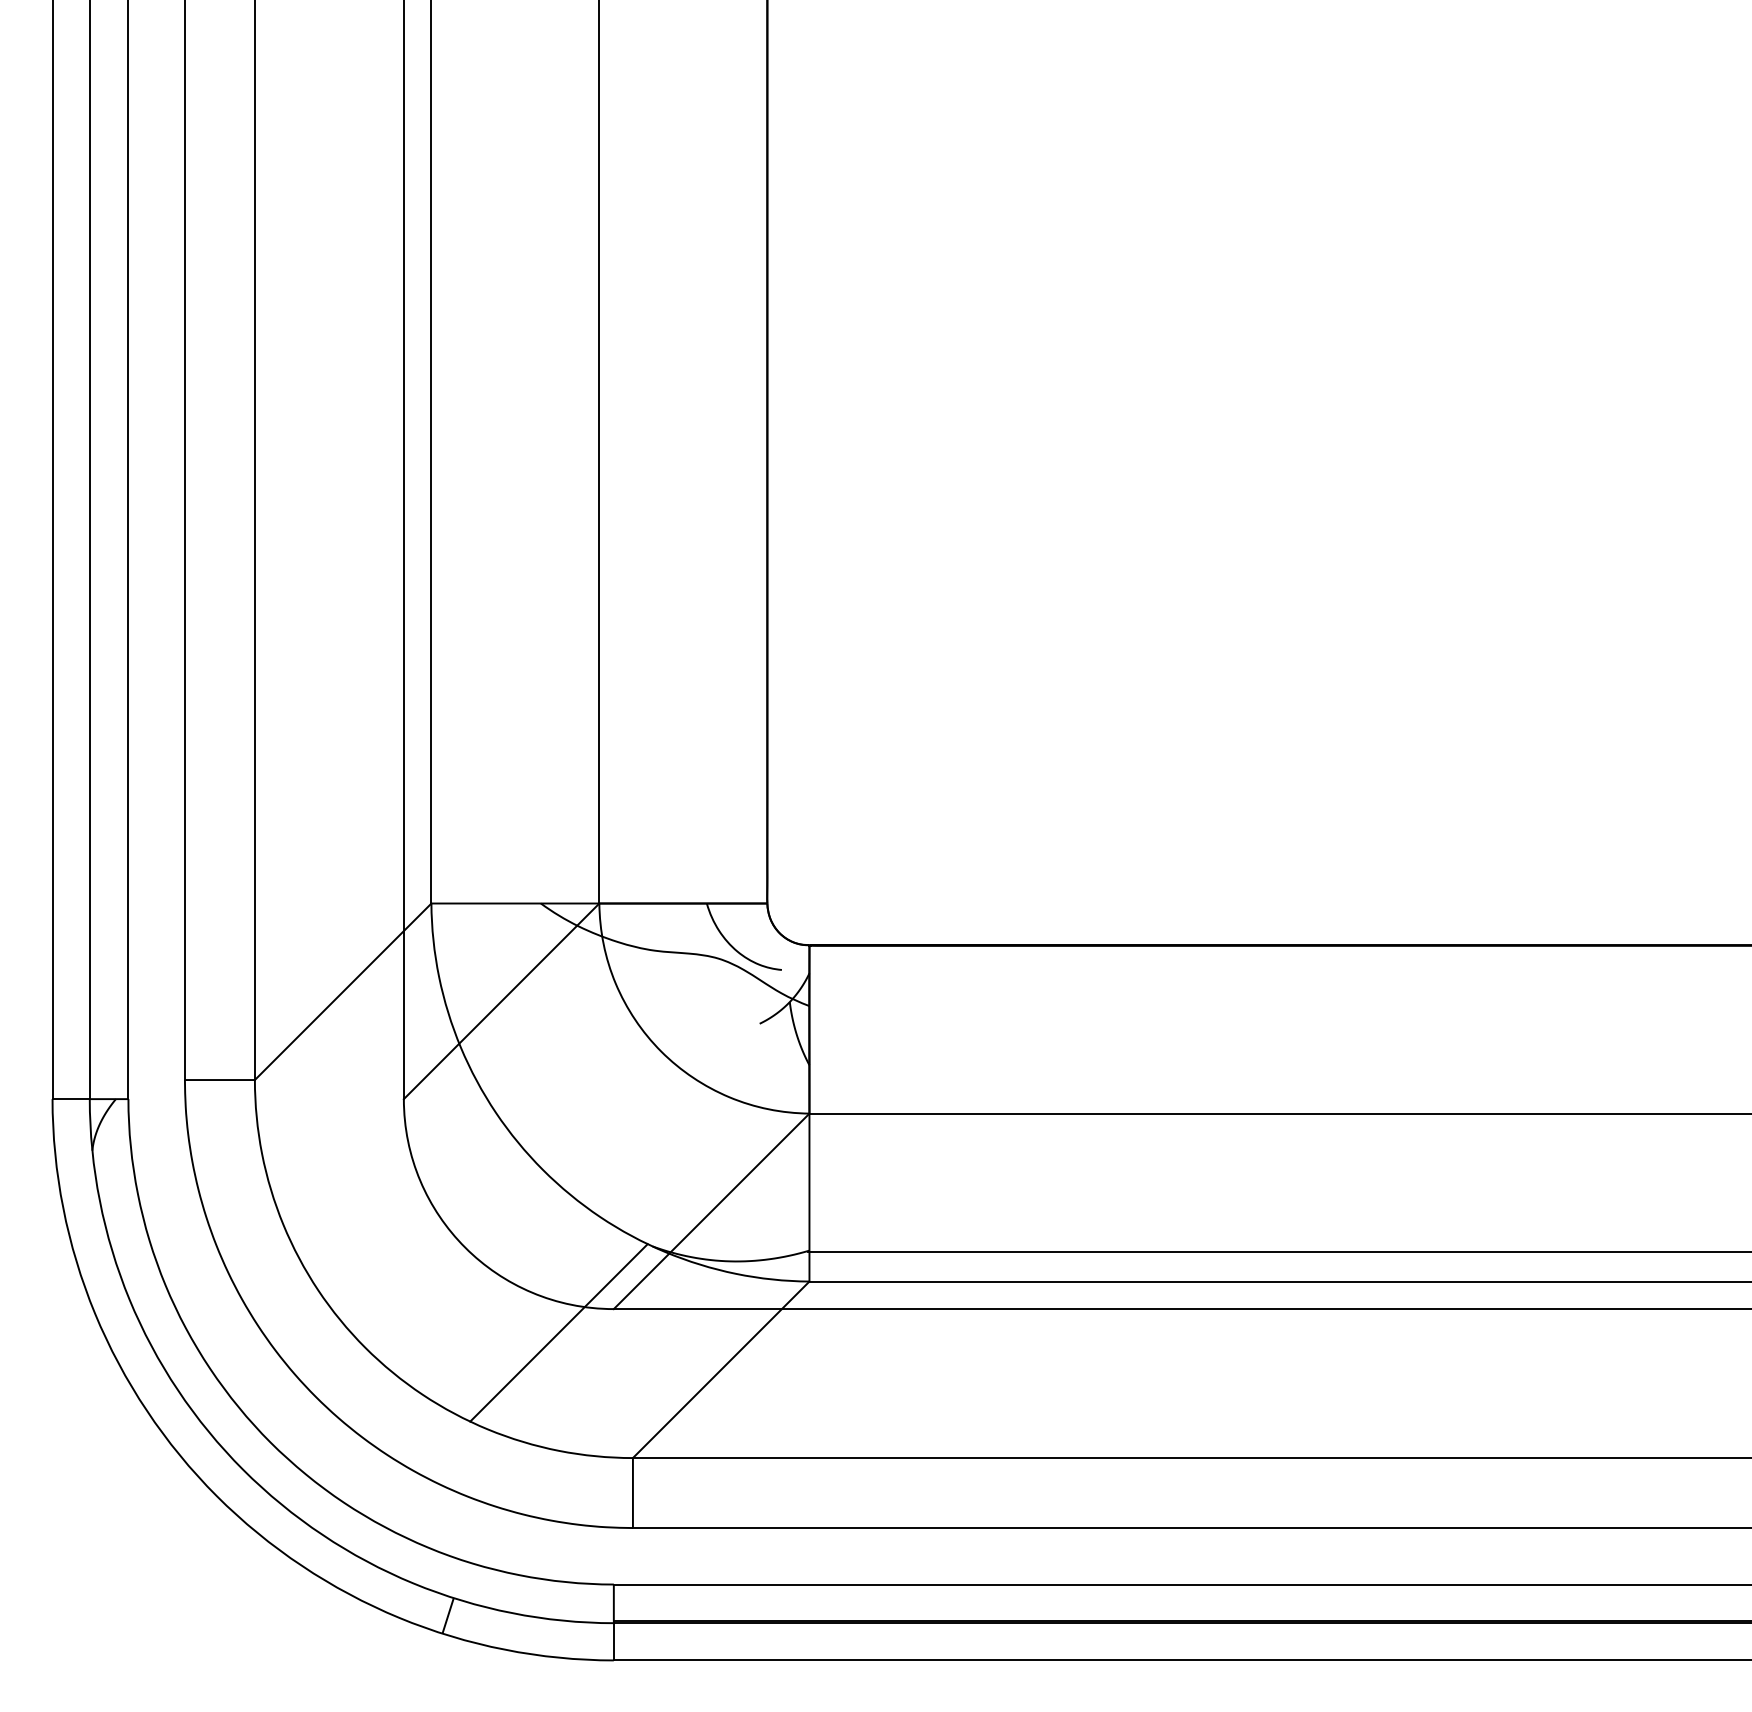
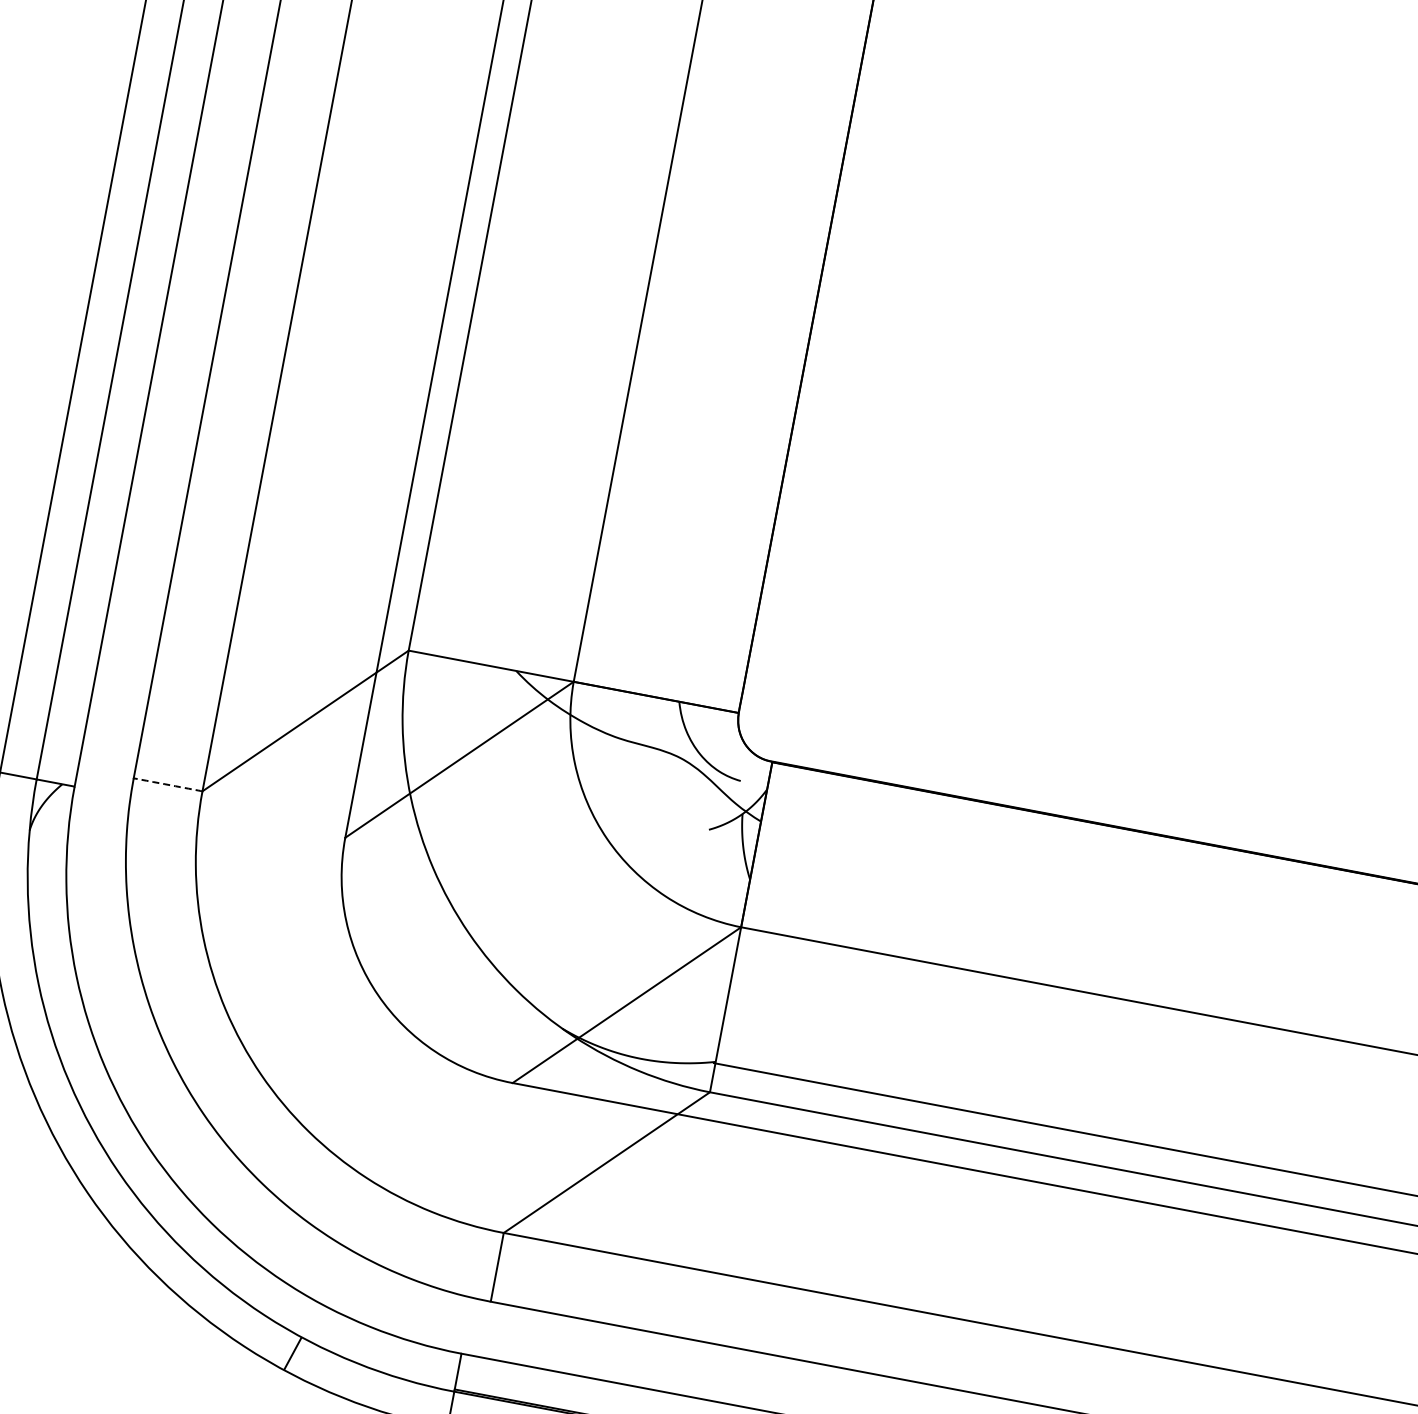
arc: (224, 1080) -> (172, 786), solid -> dashed
line: (558, 1332) -> (453, 1095), removed

